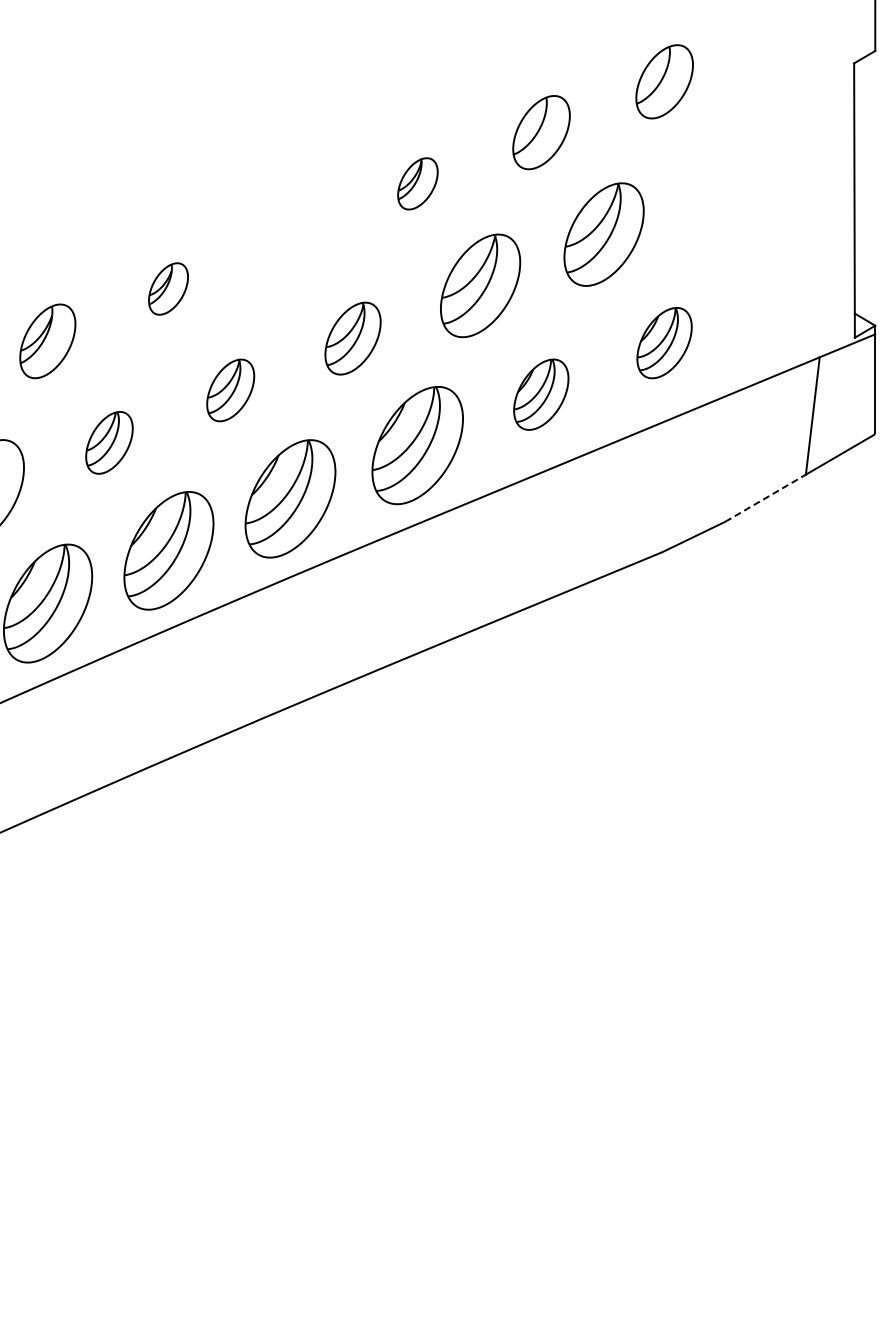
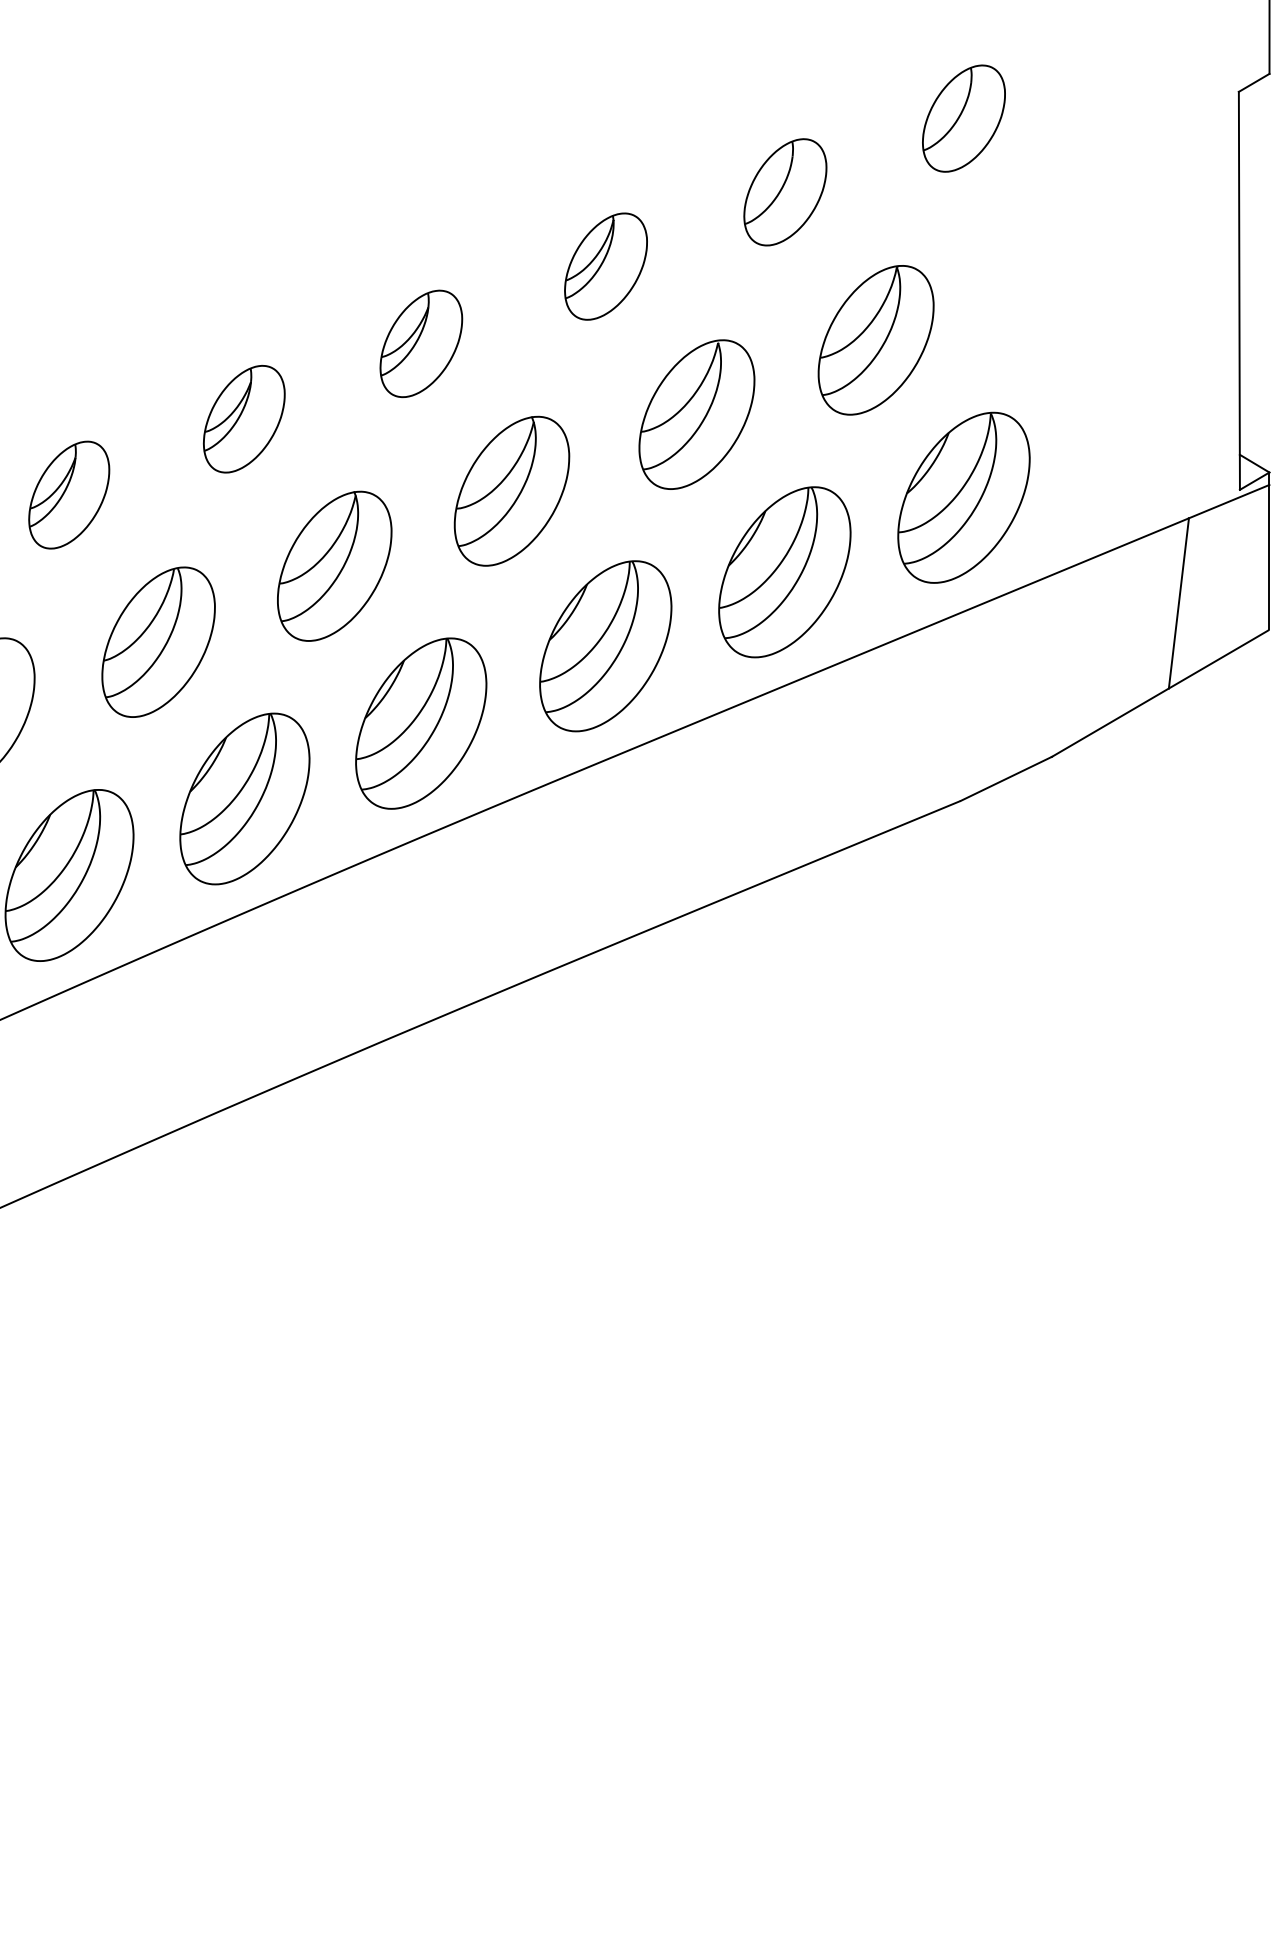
part: (417, 183) -> (605, 266), size x1.43
part: (290, 236) -> (421, 343), added
part: (168, 288) -> (244, 418), size x1.43
part: (352, 338) -> (511, 490), size x1.43
part: (664, 342) -> (963, 496), size x1.67
part: (230, 390) -> (334, 566), size x1.67
part: (541, 394) -> (785, 572), size x1.67
part: (109, 442) -> (158, 641), size x1.67
line: (765, 498) -> (1110, 723), dashed -> solid

